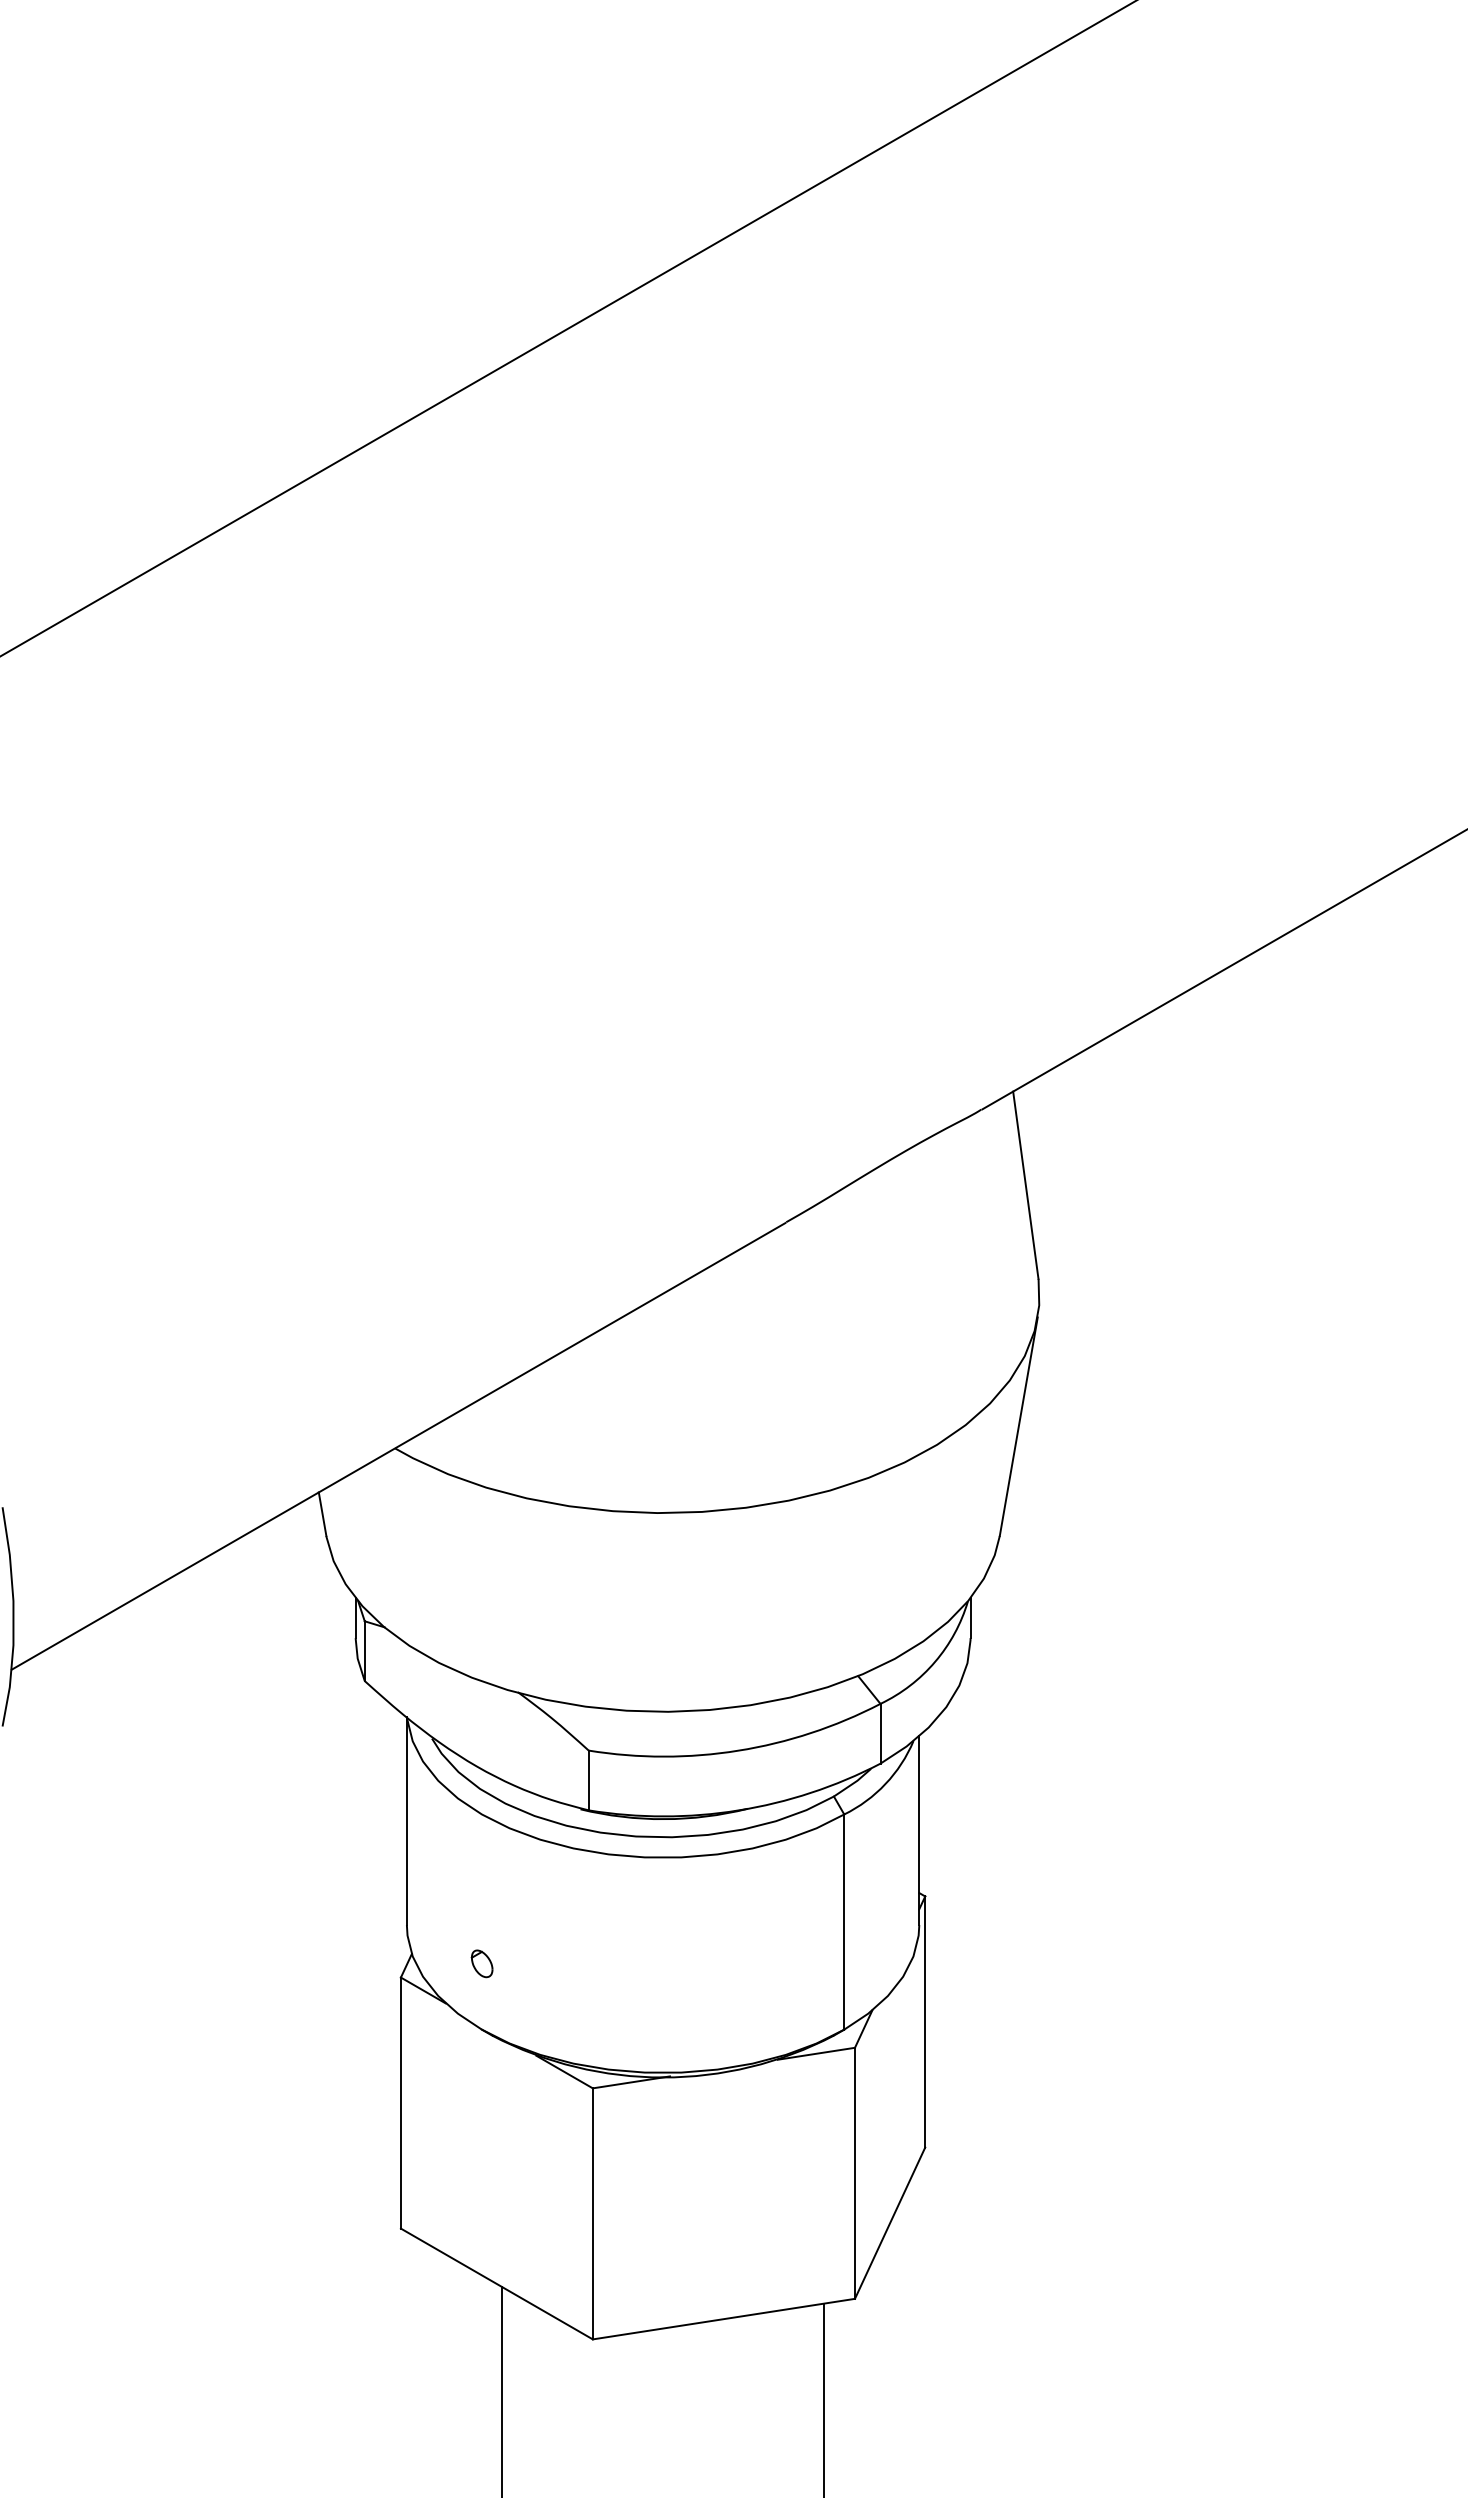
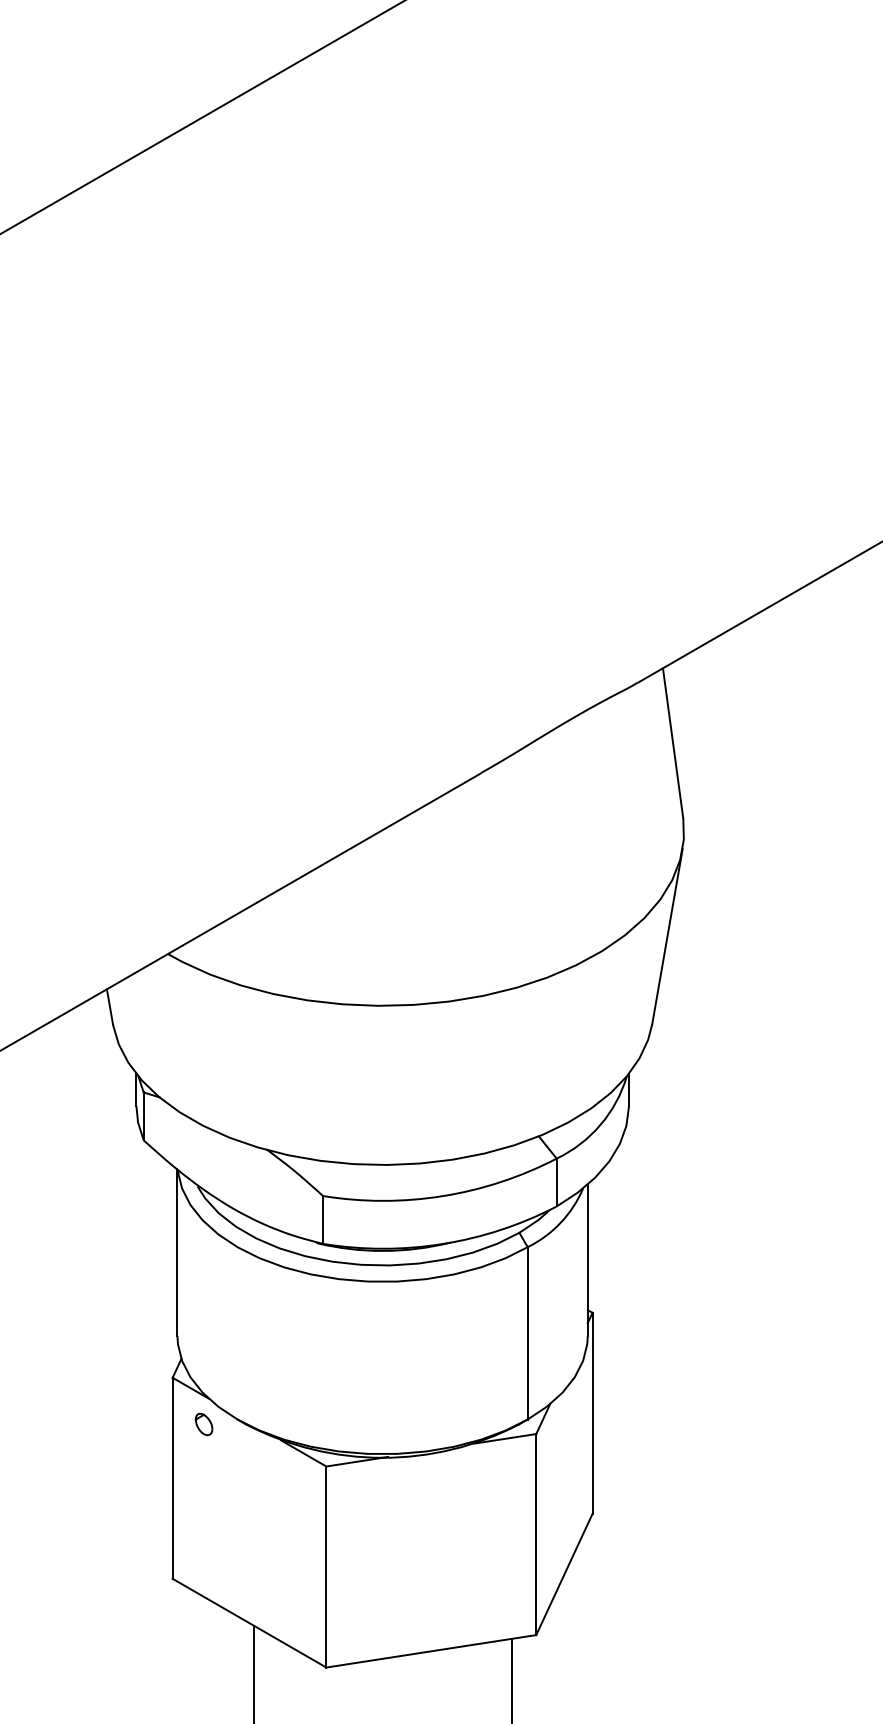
part: (481, 1963) -> (203, 1424), moved

